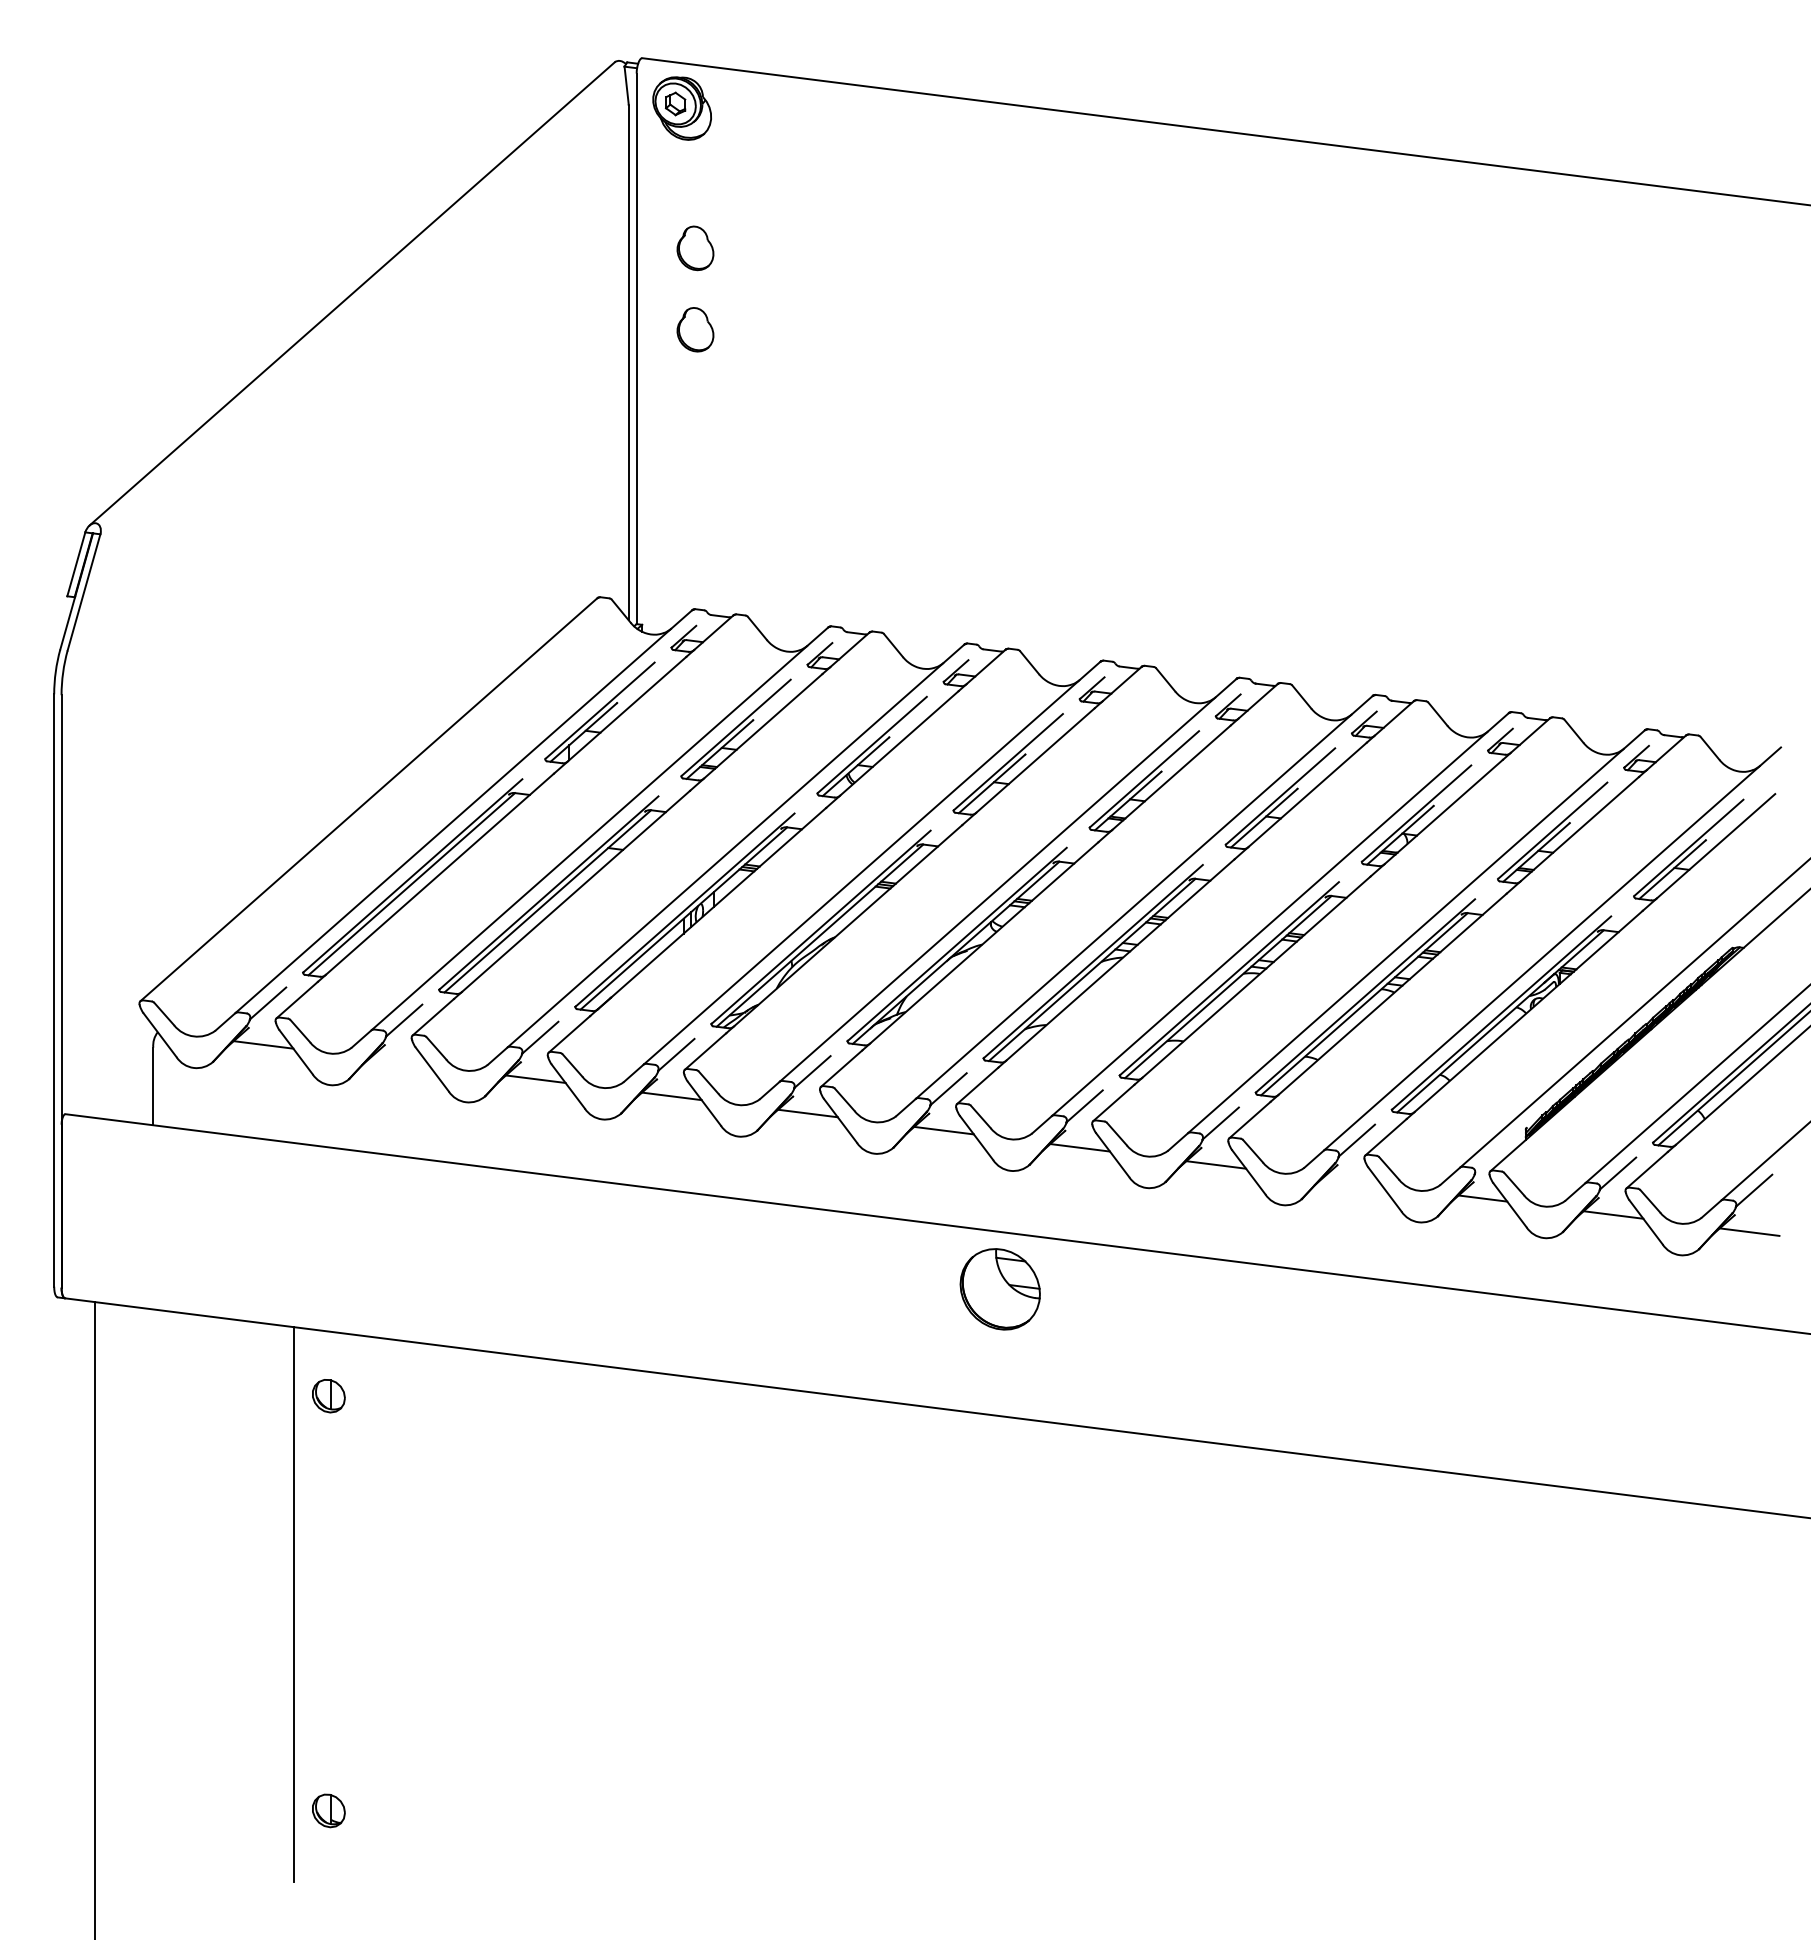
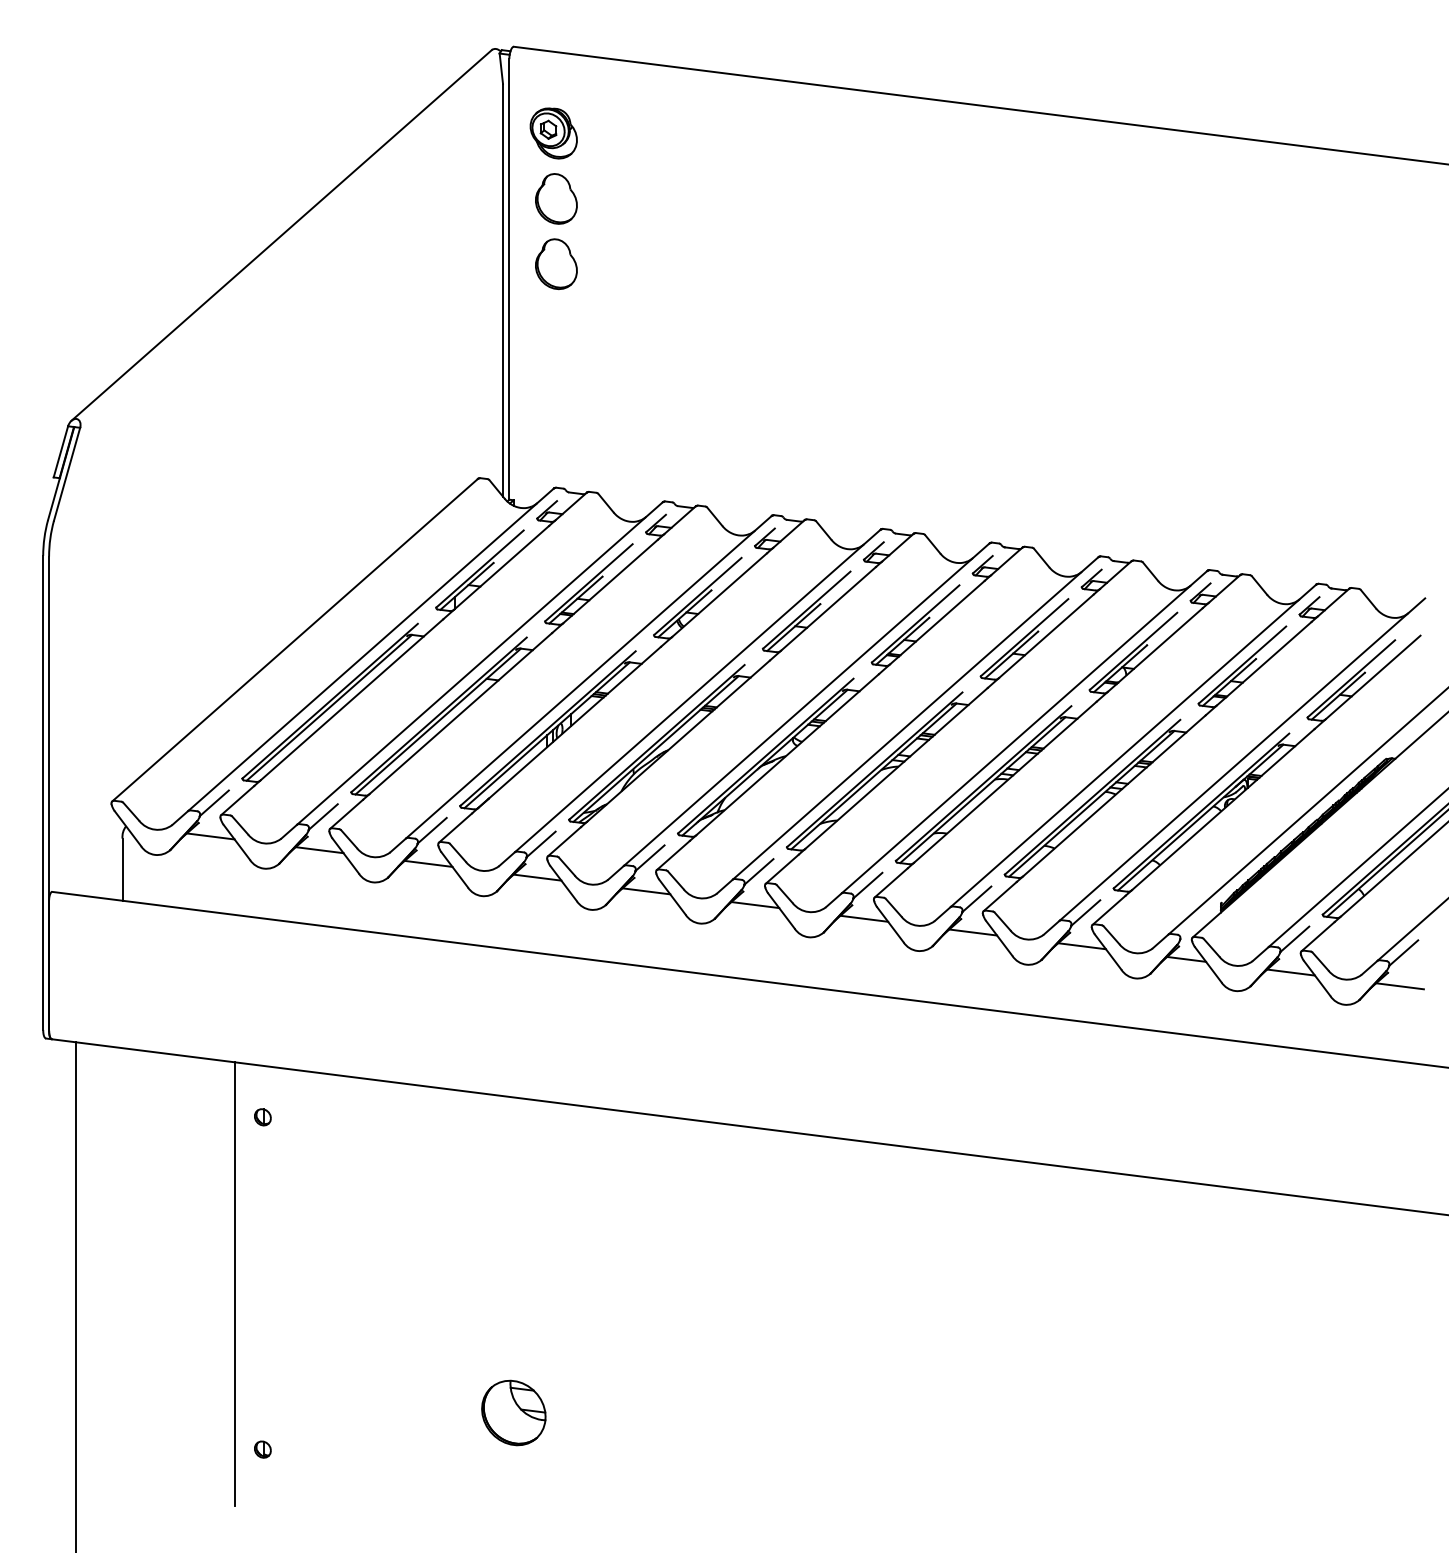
part: (681, 108) -> (553, 133), moved
part: (695, 248) -> (556, 199), size x1.43
part: (695, 329) -> (556, 263), size x1.43
line: (399, 1061) -> (319, 849), added
line: (1352, 1181) -> (1082, 945), added
part: (999, 1289) -> (513, 1413), moved
part: (328, 1395) -> (262, 1117), size x0.62
part: (328, 1811) -> (262, 1449), size x0.62

